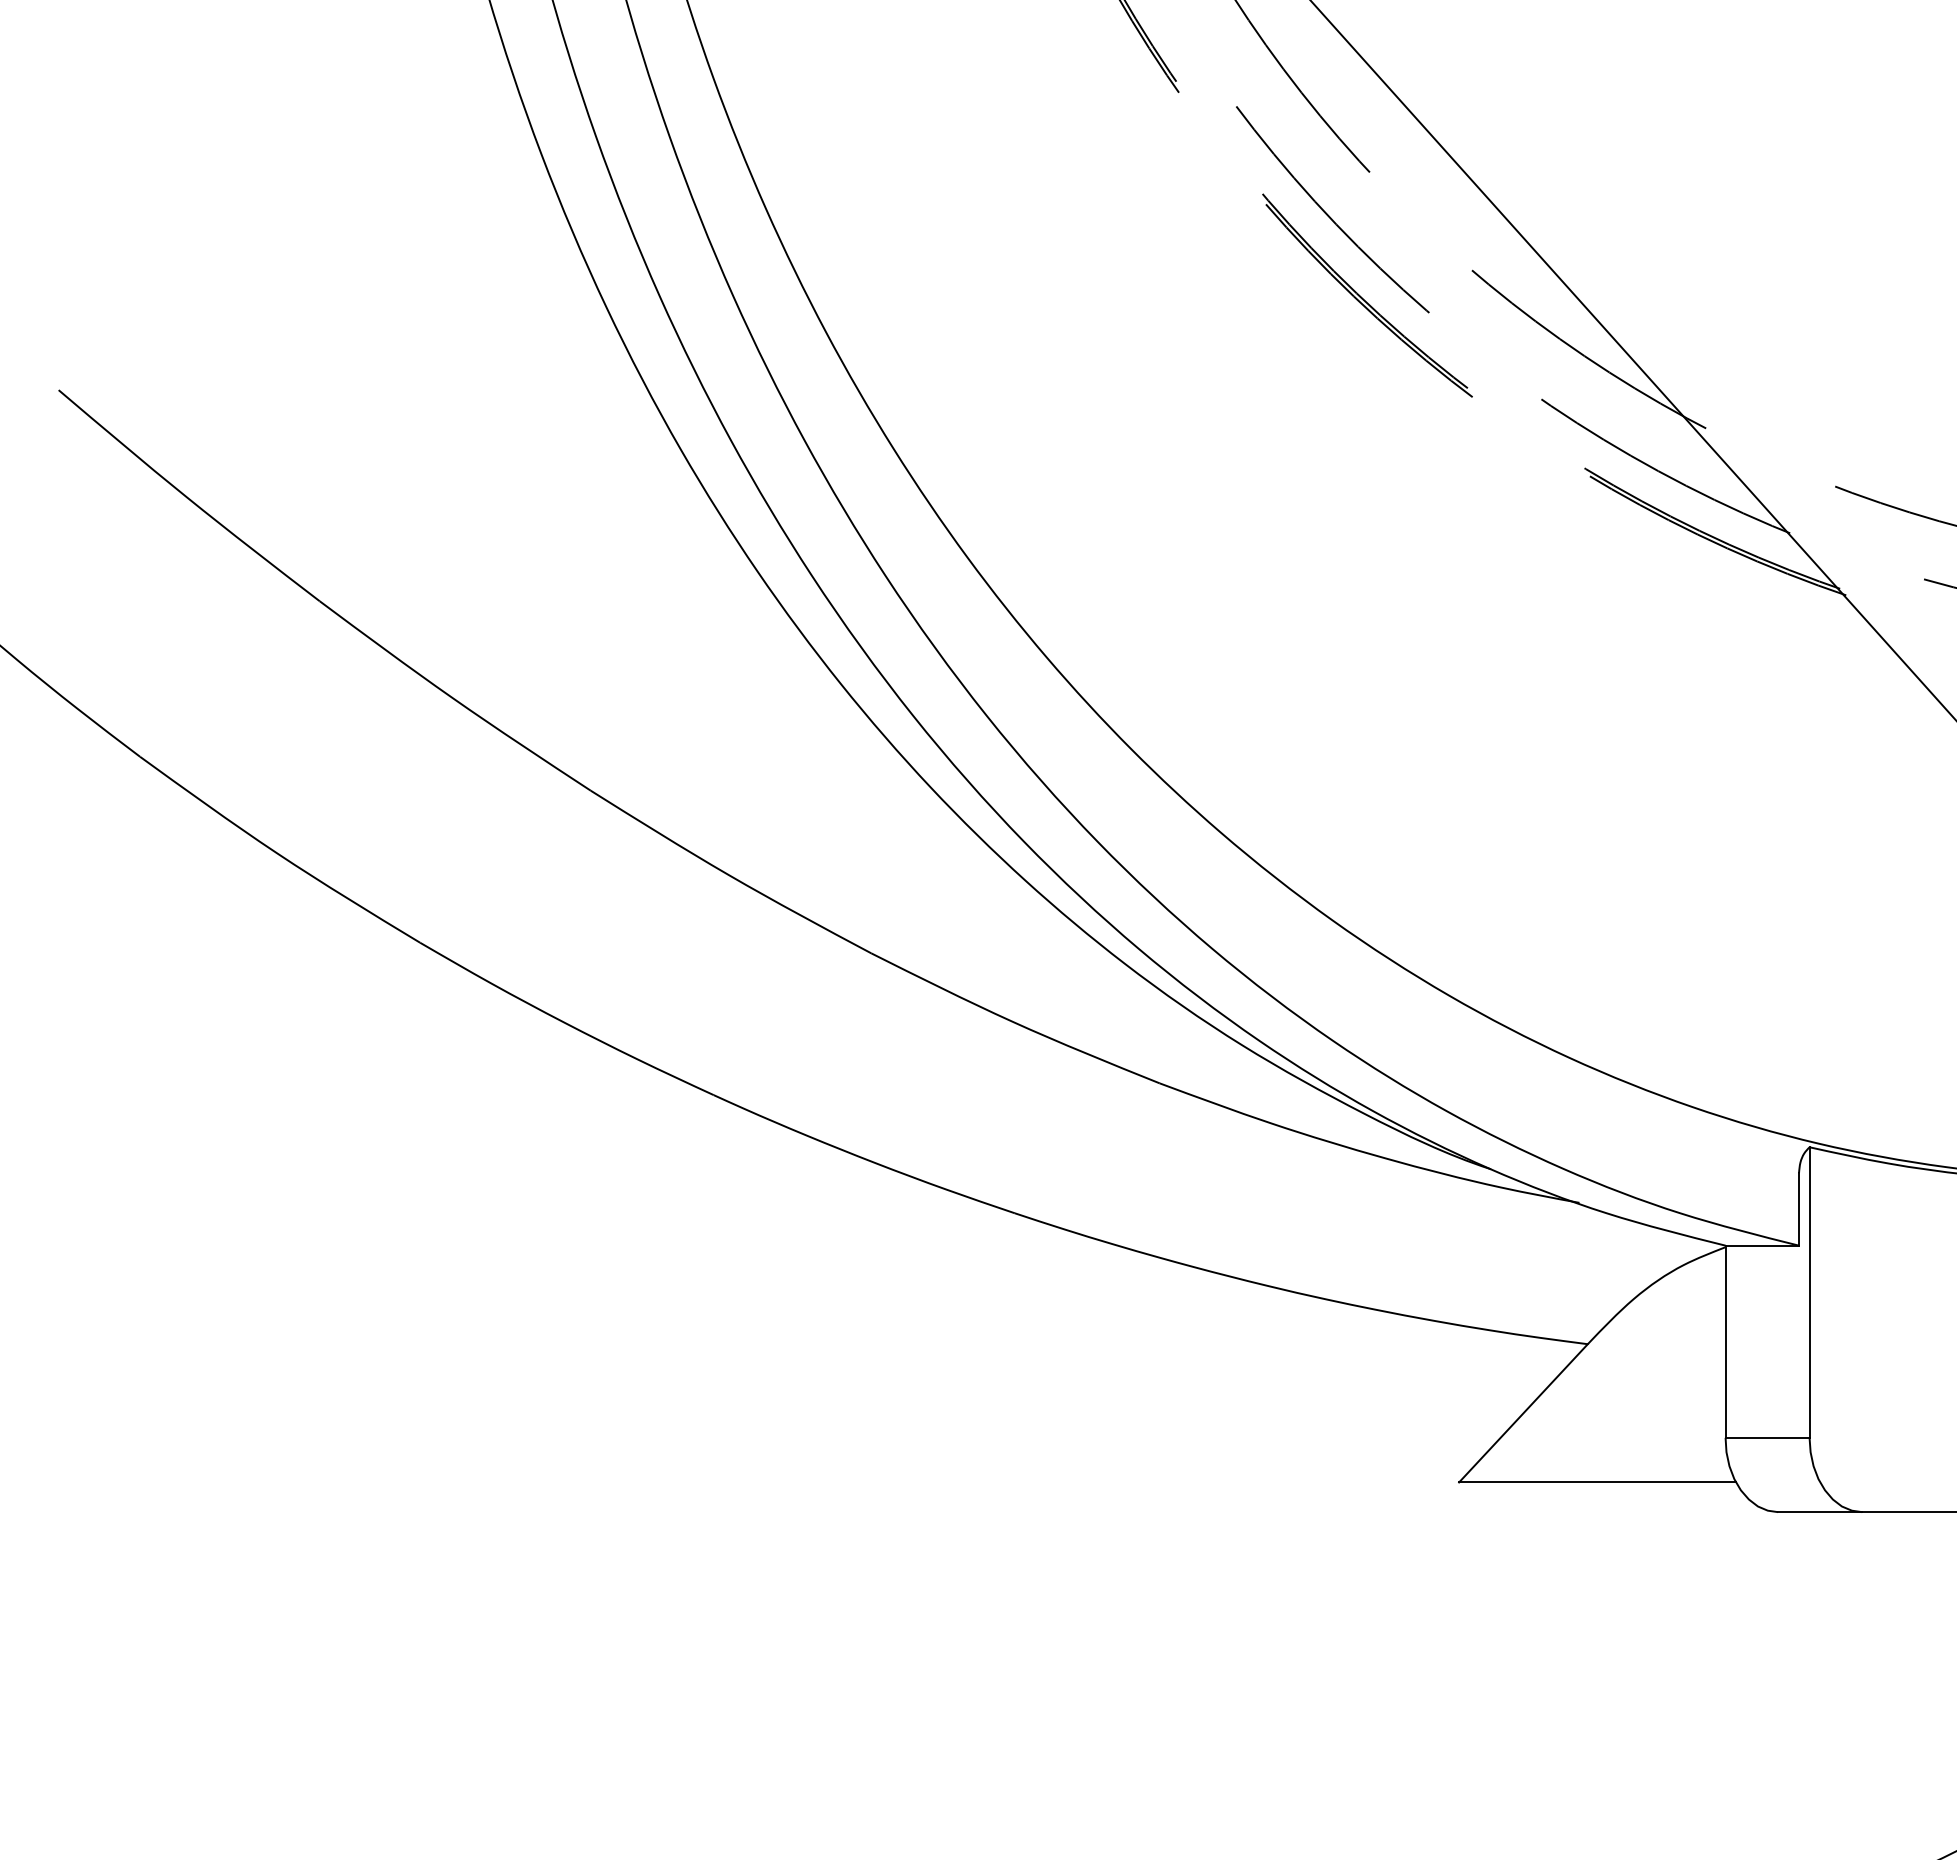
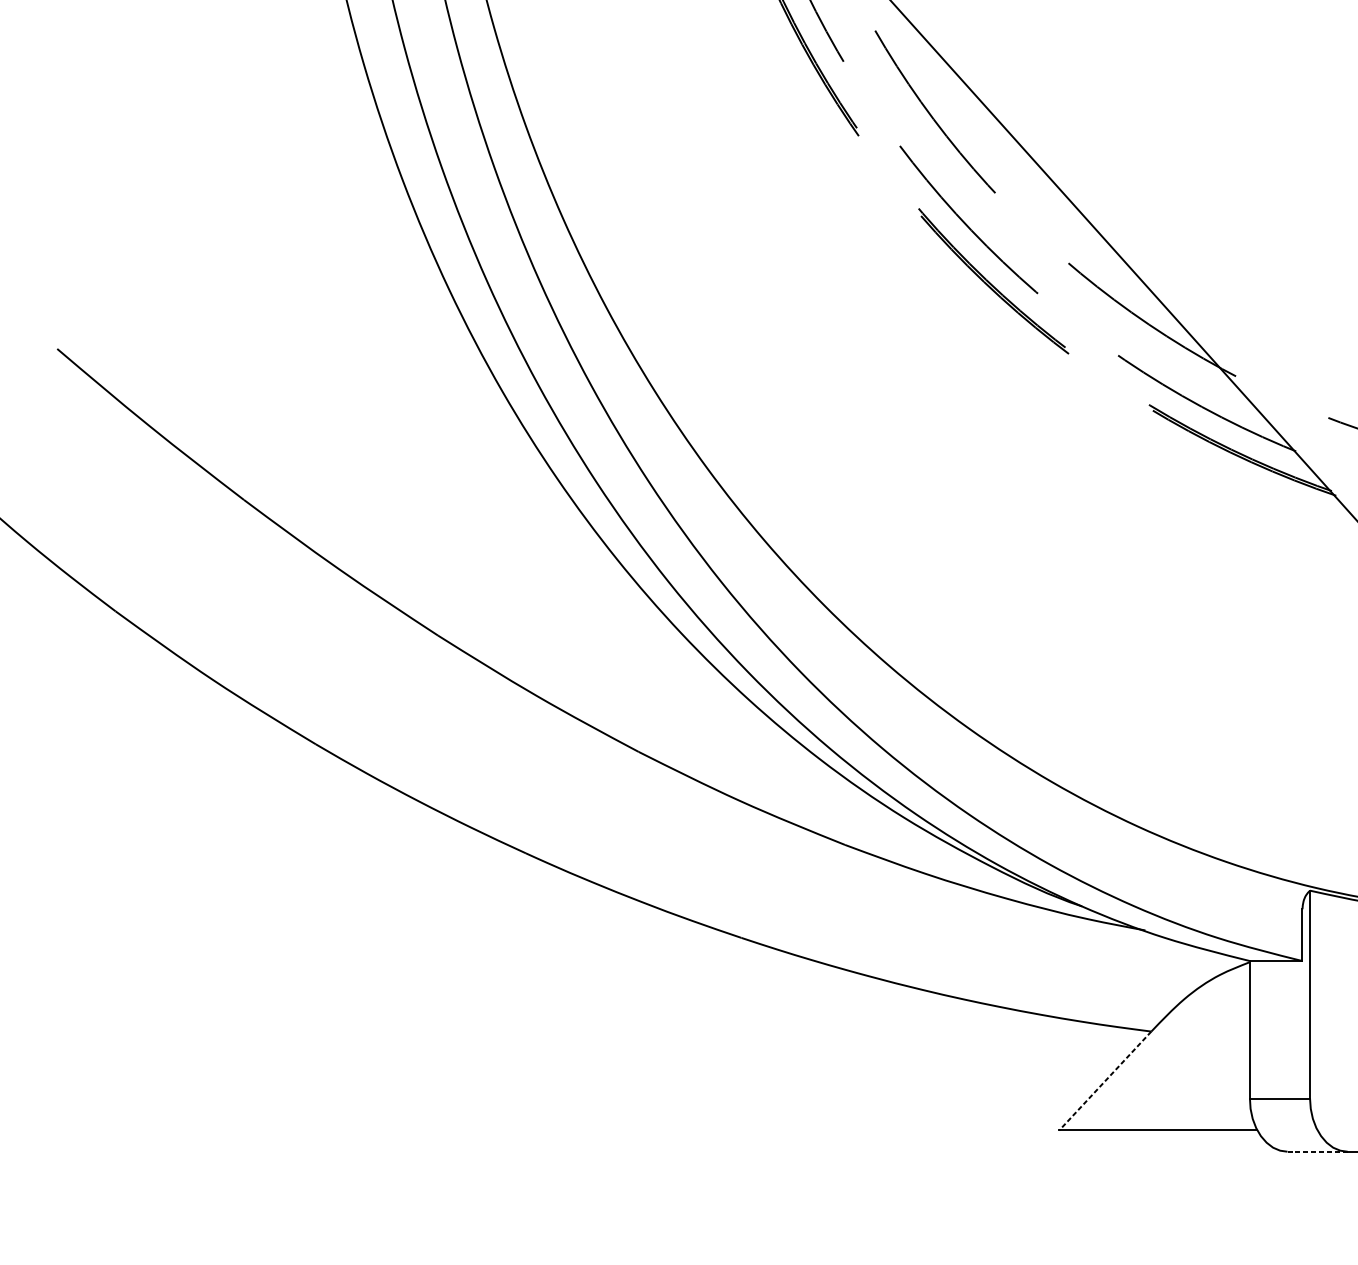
line: (1523, 1413) -> (1105, 1081), solid -> dashed
line: (1820, 1512) -> (1317, 1151), solid -> dashed

